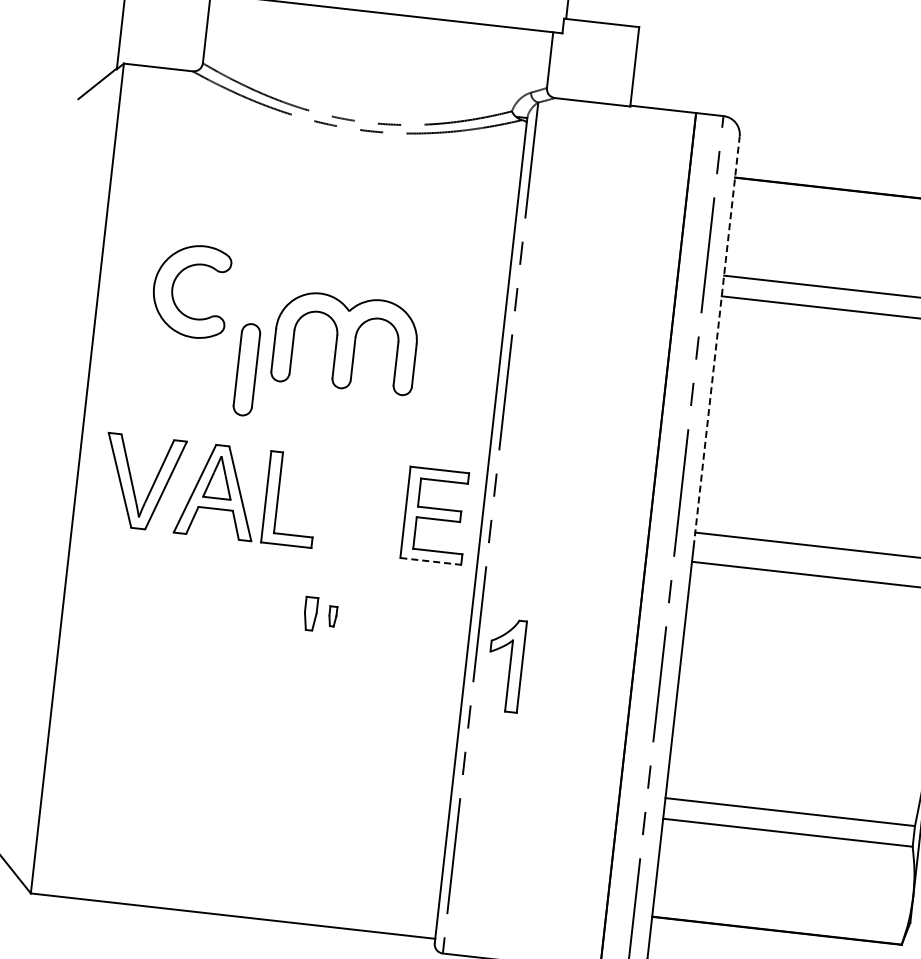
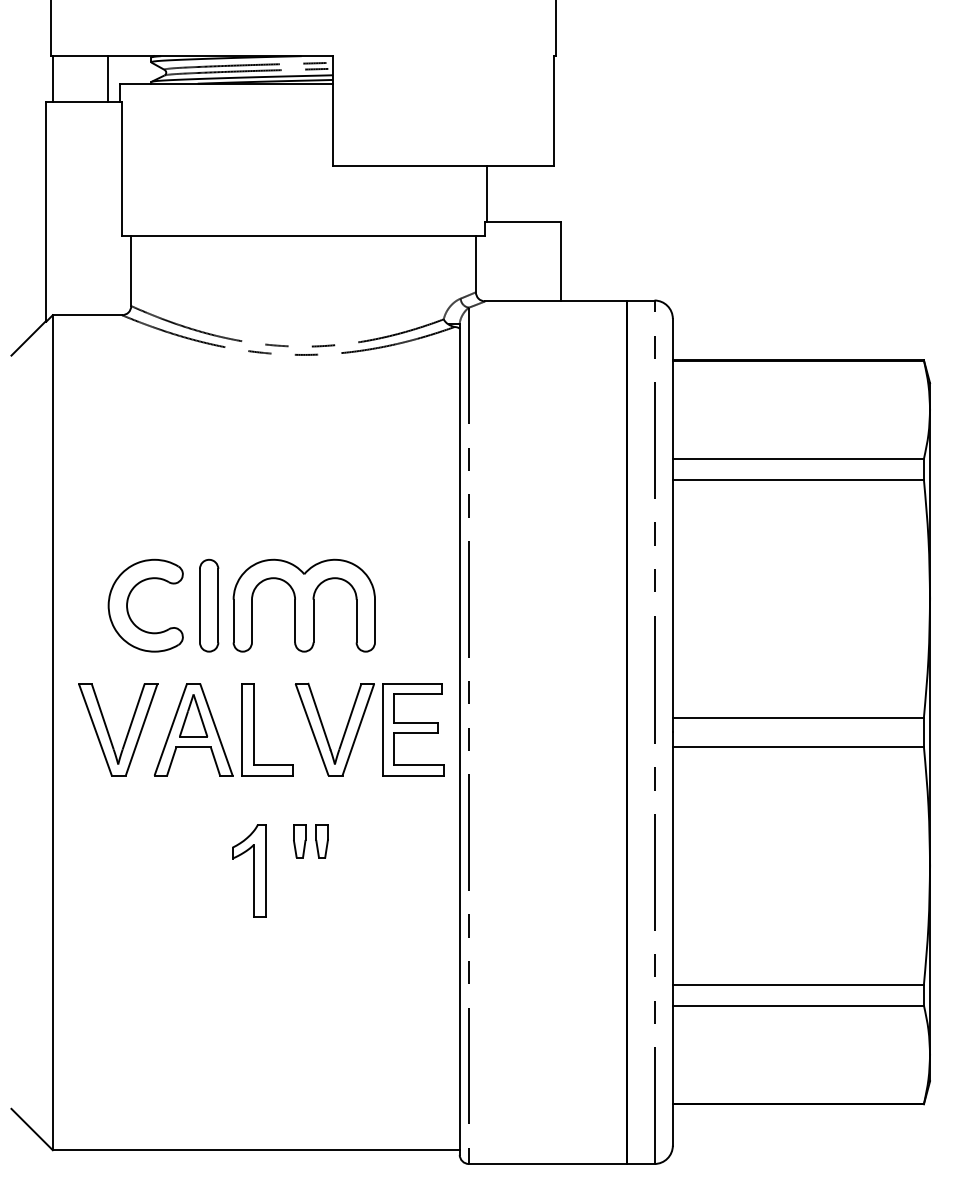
part: (174, 285) -> (128, 602), moved
line: (716, 341) -> (672, 525), dashed -> solid
part: (344, 342) -> (303, 605), moved
part: (348, 507) -> (325, 731), added
line: (431, 561) -> (413, 775), dashed -> solid
part: (332, 616) -> (321, 841), size x1.67
part: (505, 665) -> (249, 870), moved

